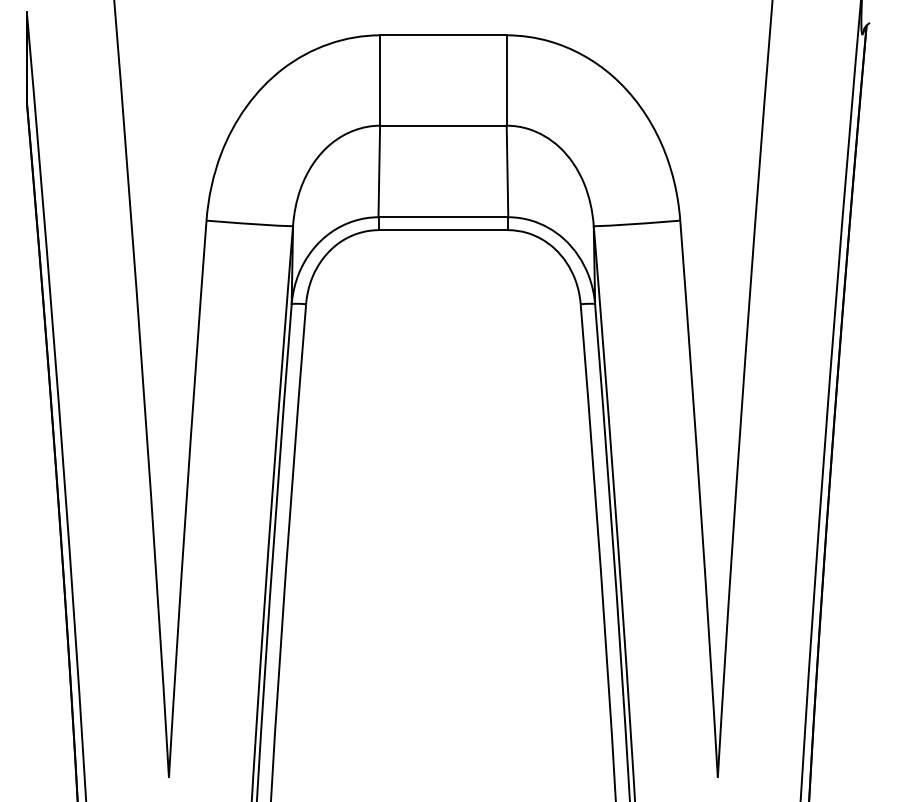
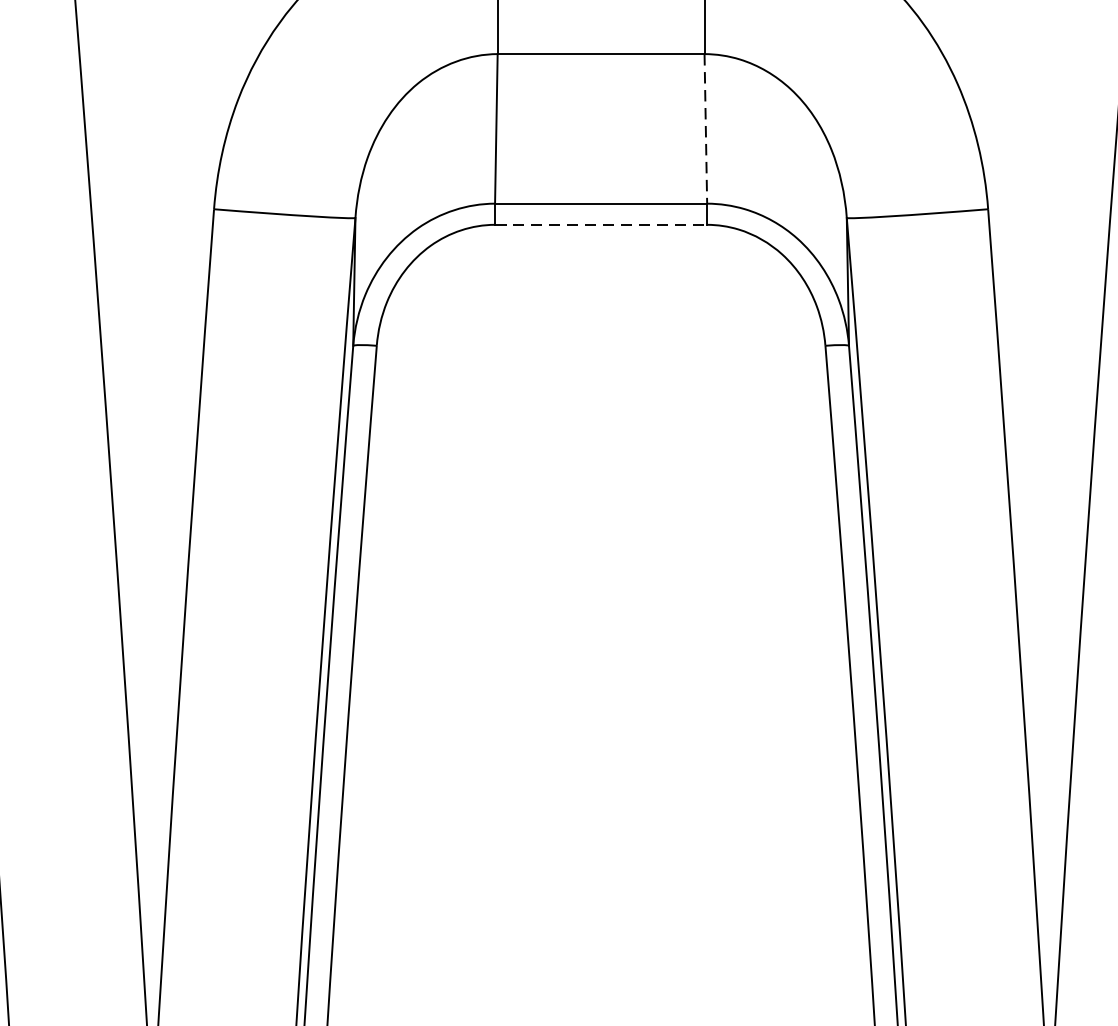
line: (507, 171) -> (705, 128), solid -> dashed
line: (443, 230) -> (601, 225), solid -> dashed

